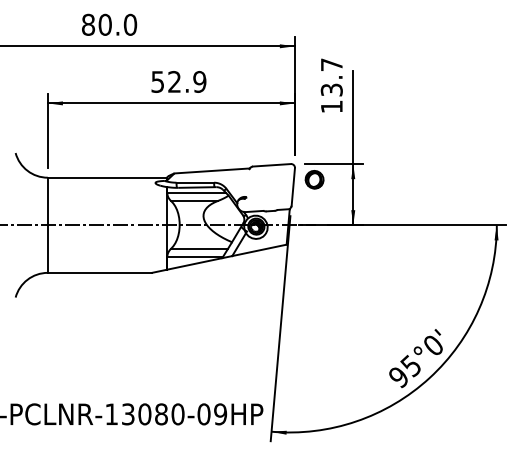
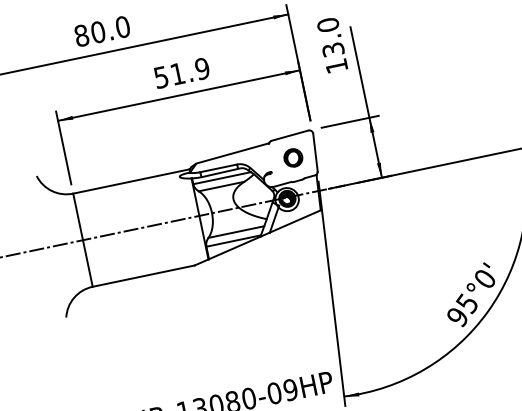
text: (331, 64) -> (327, 24), 13.7 -> 13.0
text: (174, 81) -> (177, 73), 52.9 -> 51.9
part: (314, 179) -> (293, 157), moved

